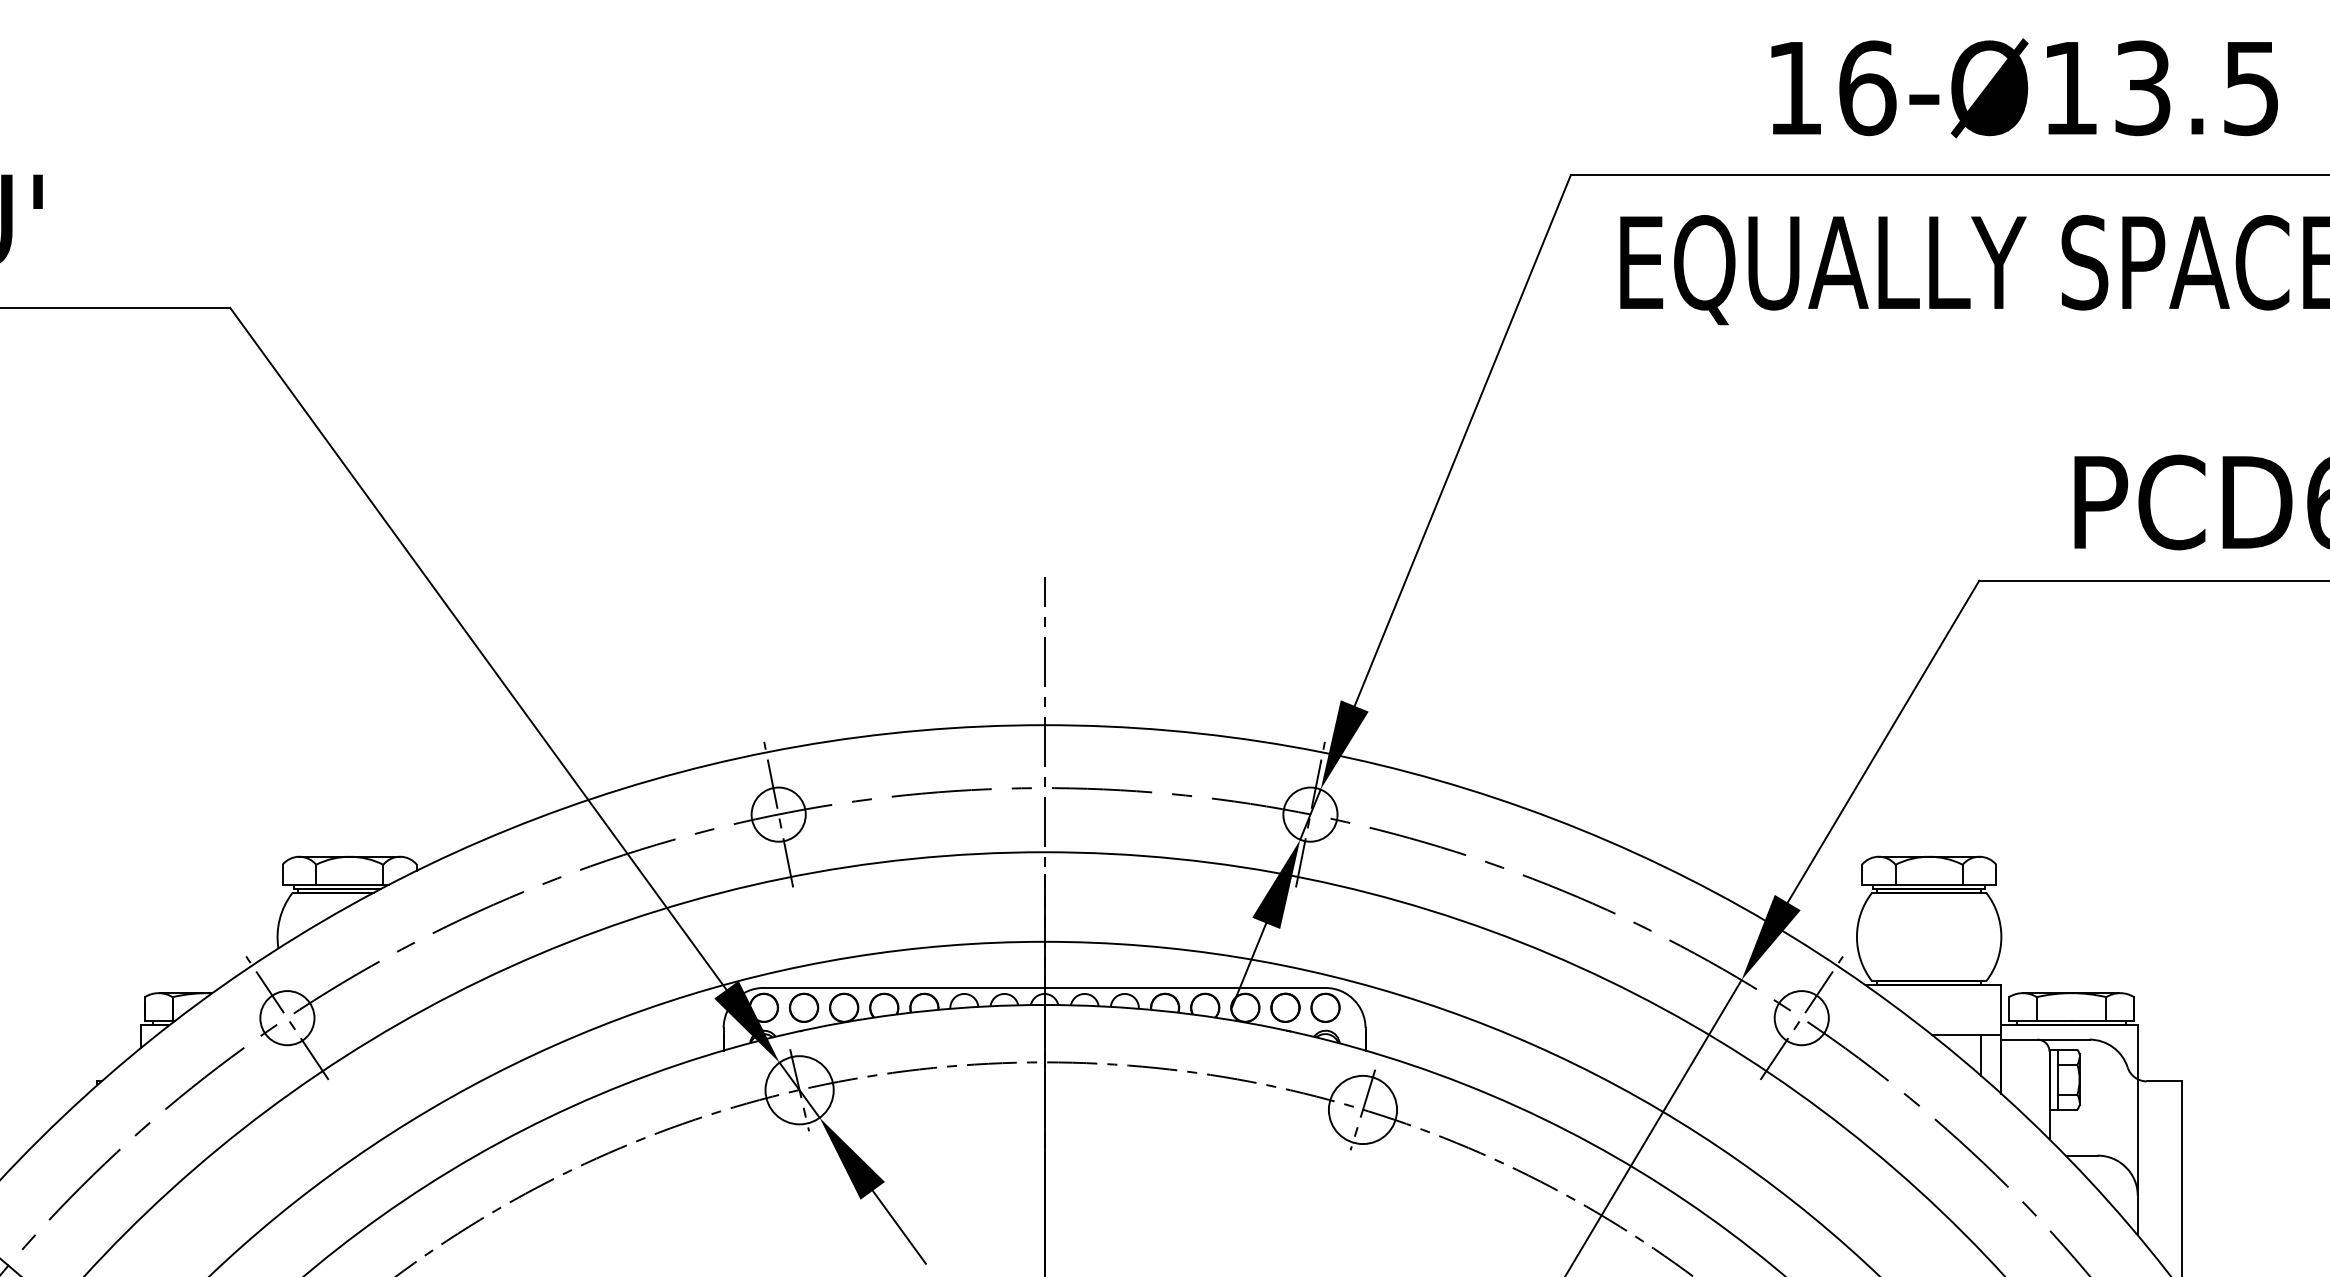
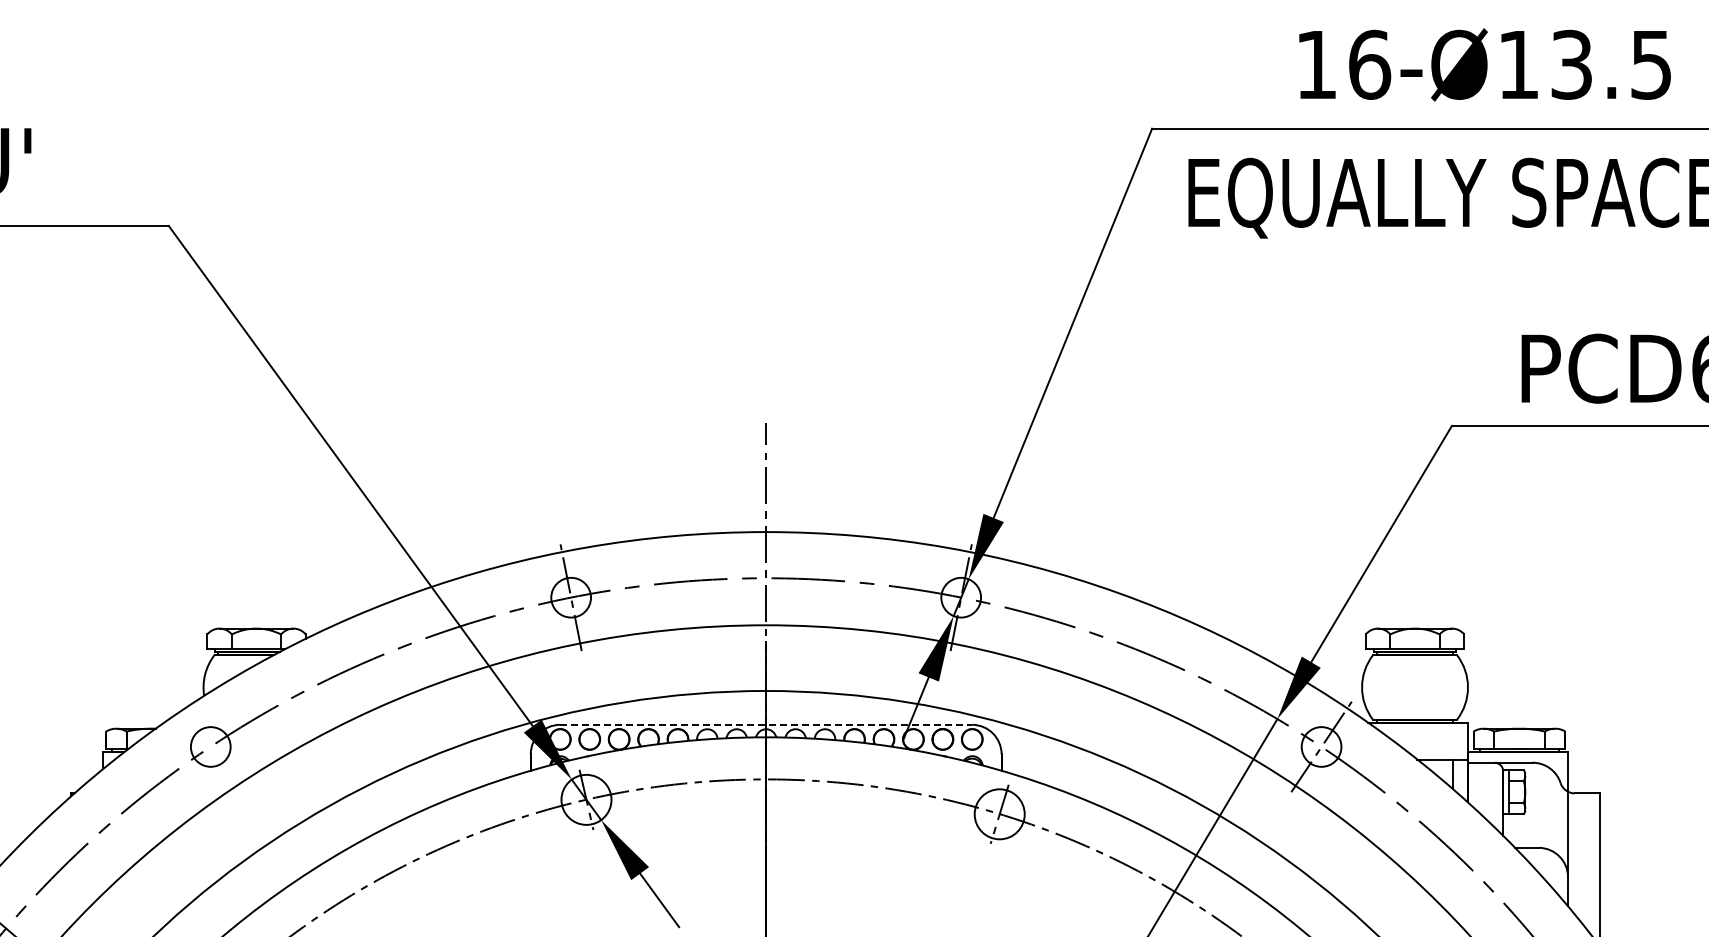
line: (1045, 987) -> (766, 724), solid -> dashed
line: (287, 1017) -> (210, 746), removed

